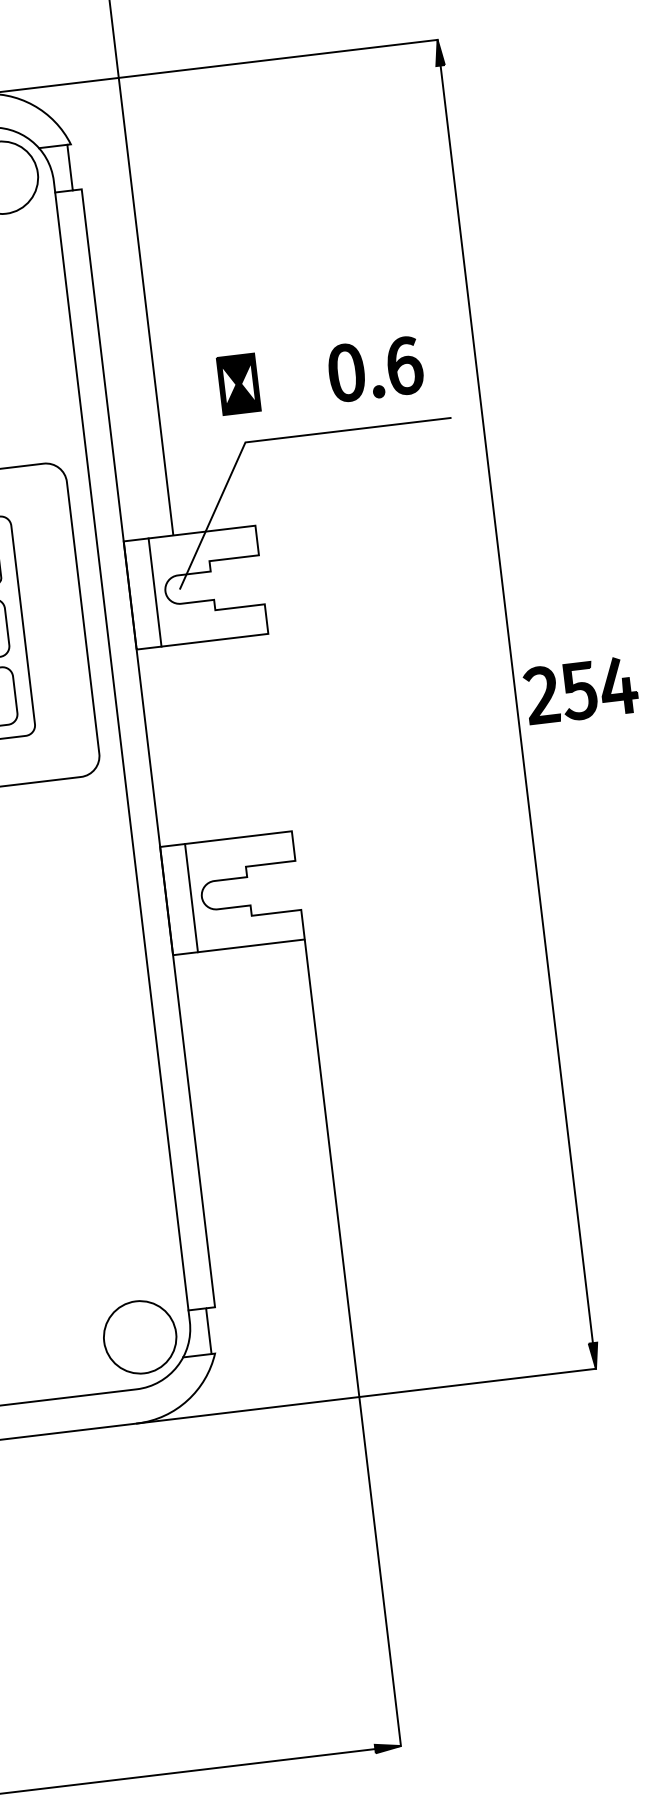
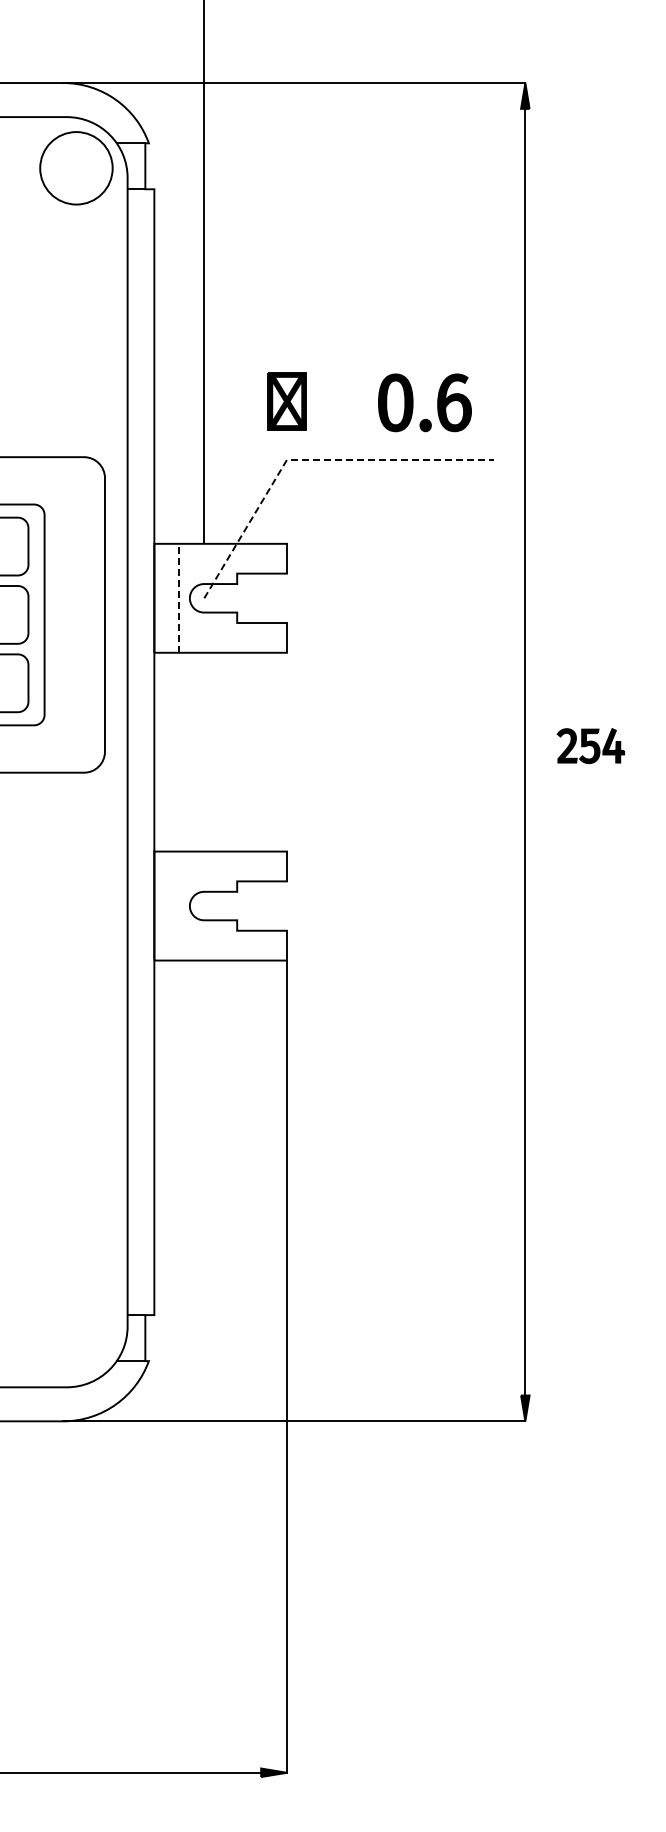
line: (267, 439) -> (309, 459), solid -> dashed
line: (155, 591) -> (179, 597), solid -> dashed
part: (580, 690) -> (590, 745), size x0.6
line: (191, 897) -> (179, 905), removed
circle: (140, 1337) -> (76, 1336), removed

